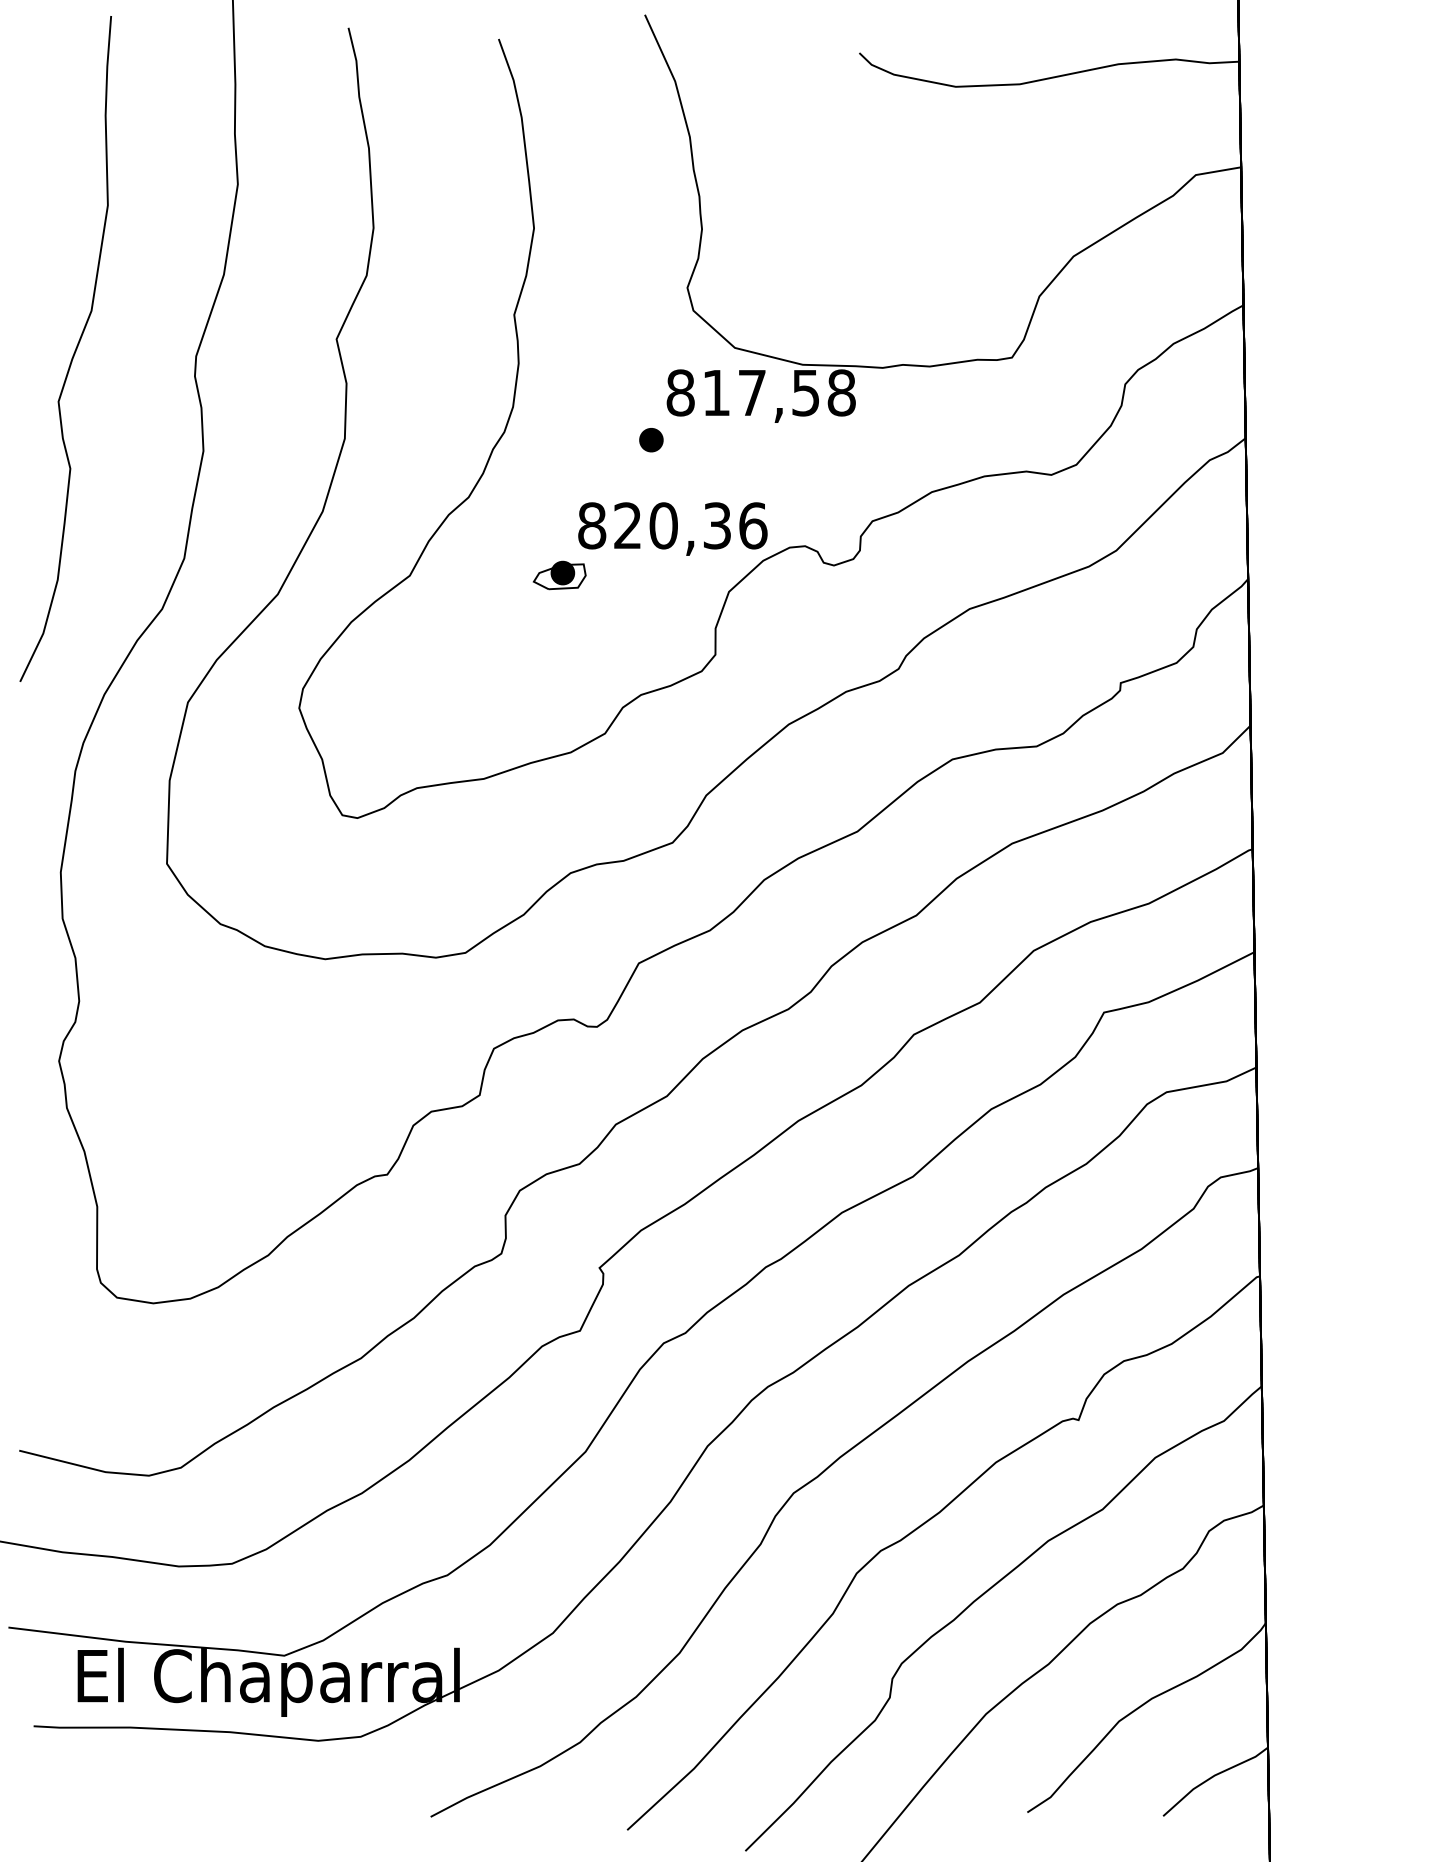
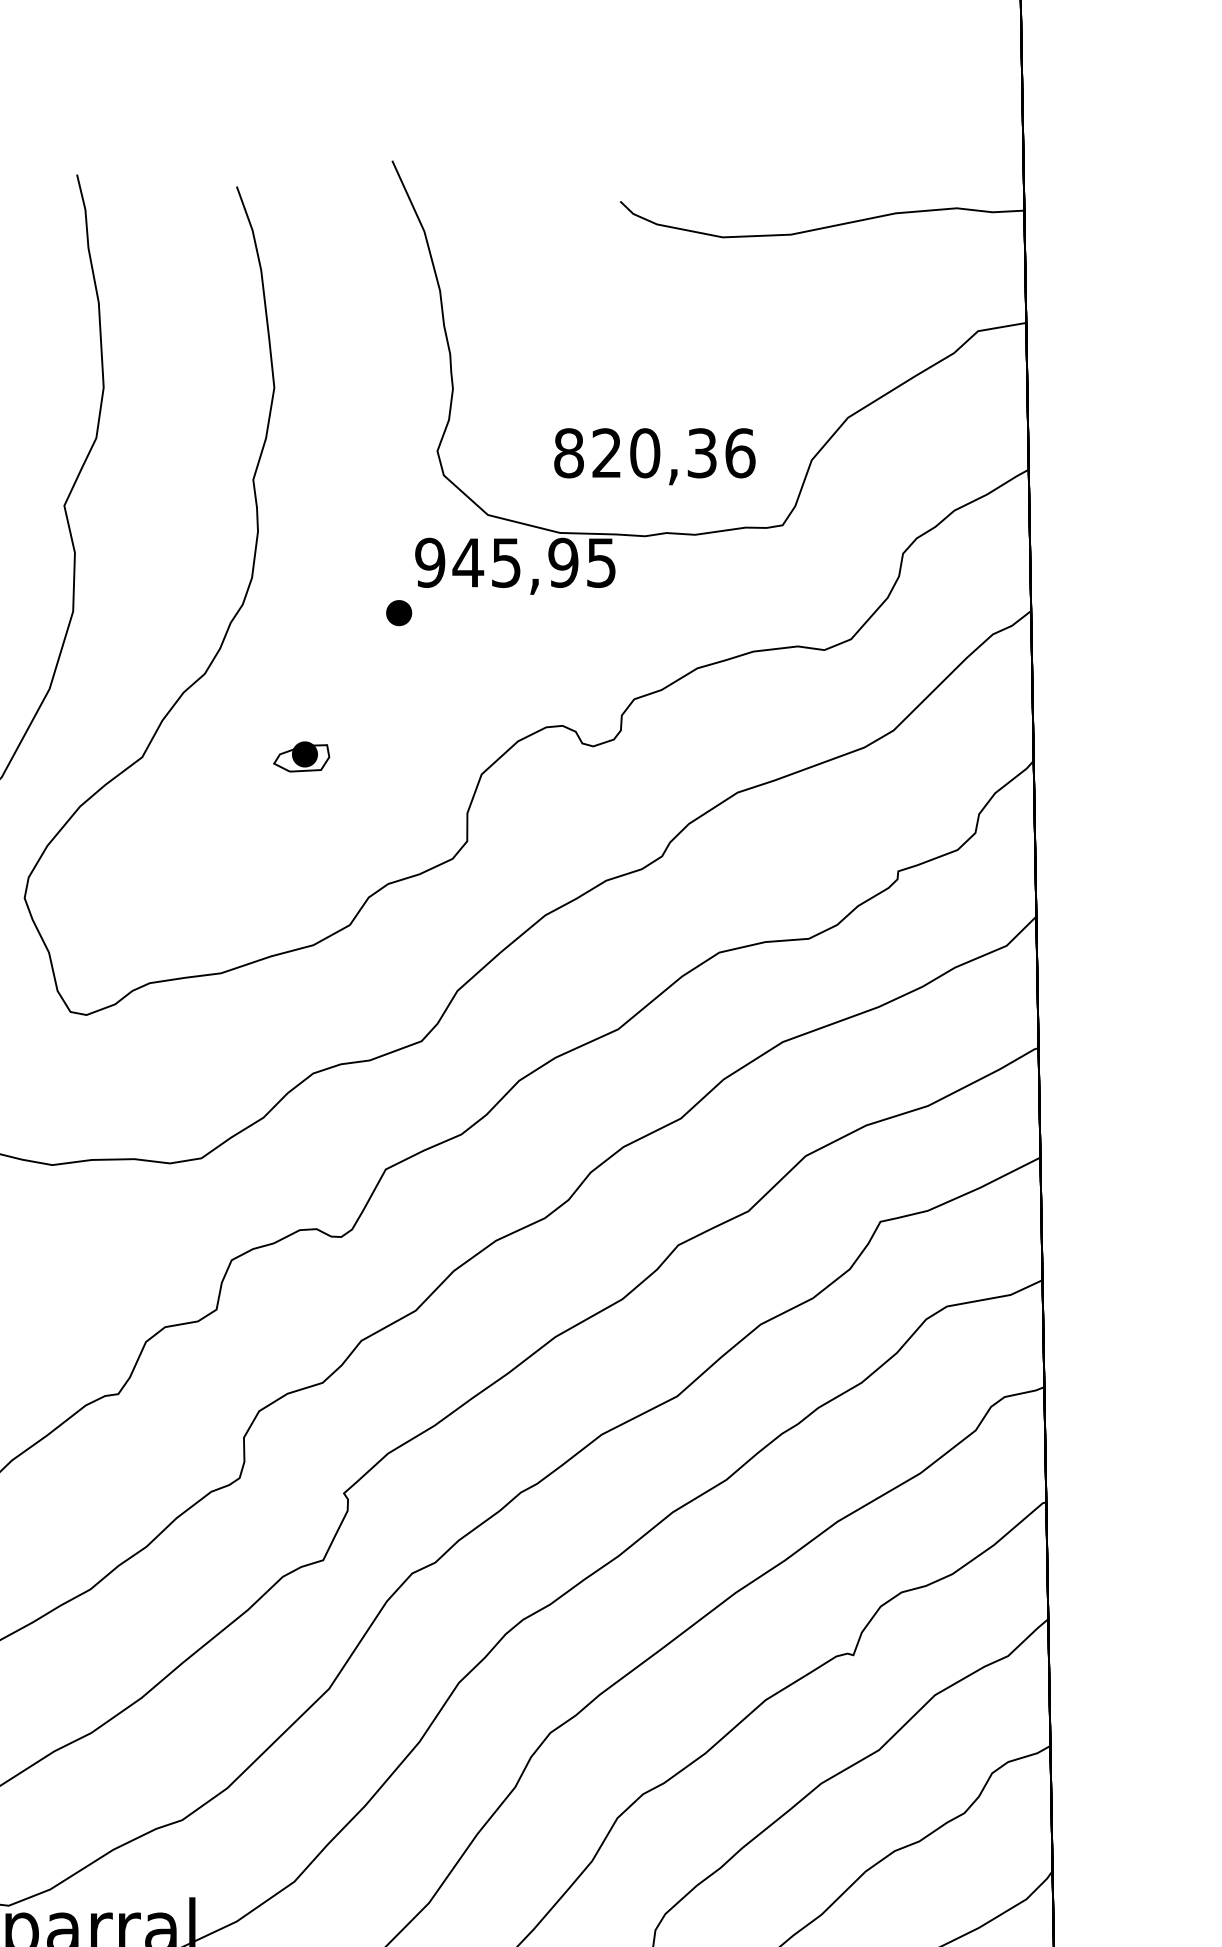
text: (760, 392) -> (515, 562), 817,58 -> 945,95
text: (672, 528) -> (654, 456), moved

